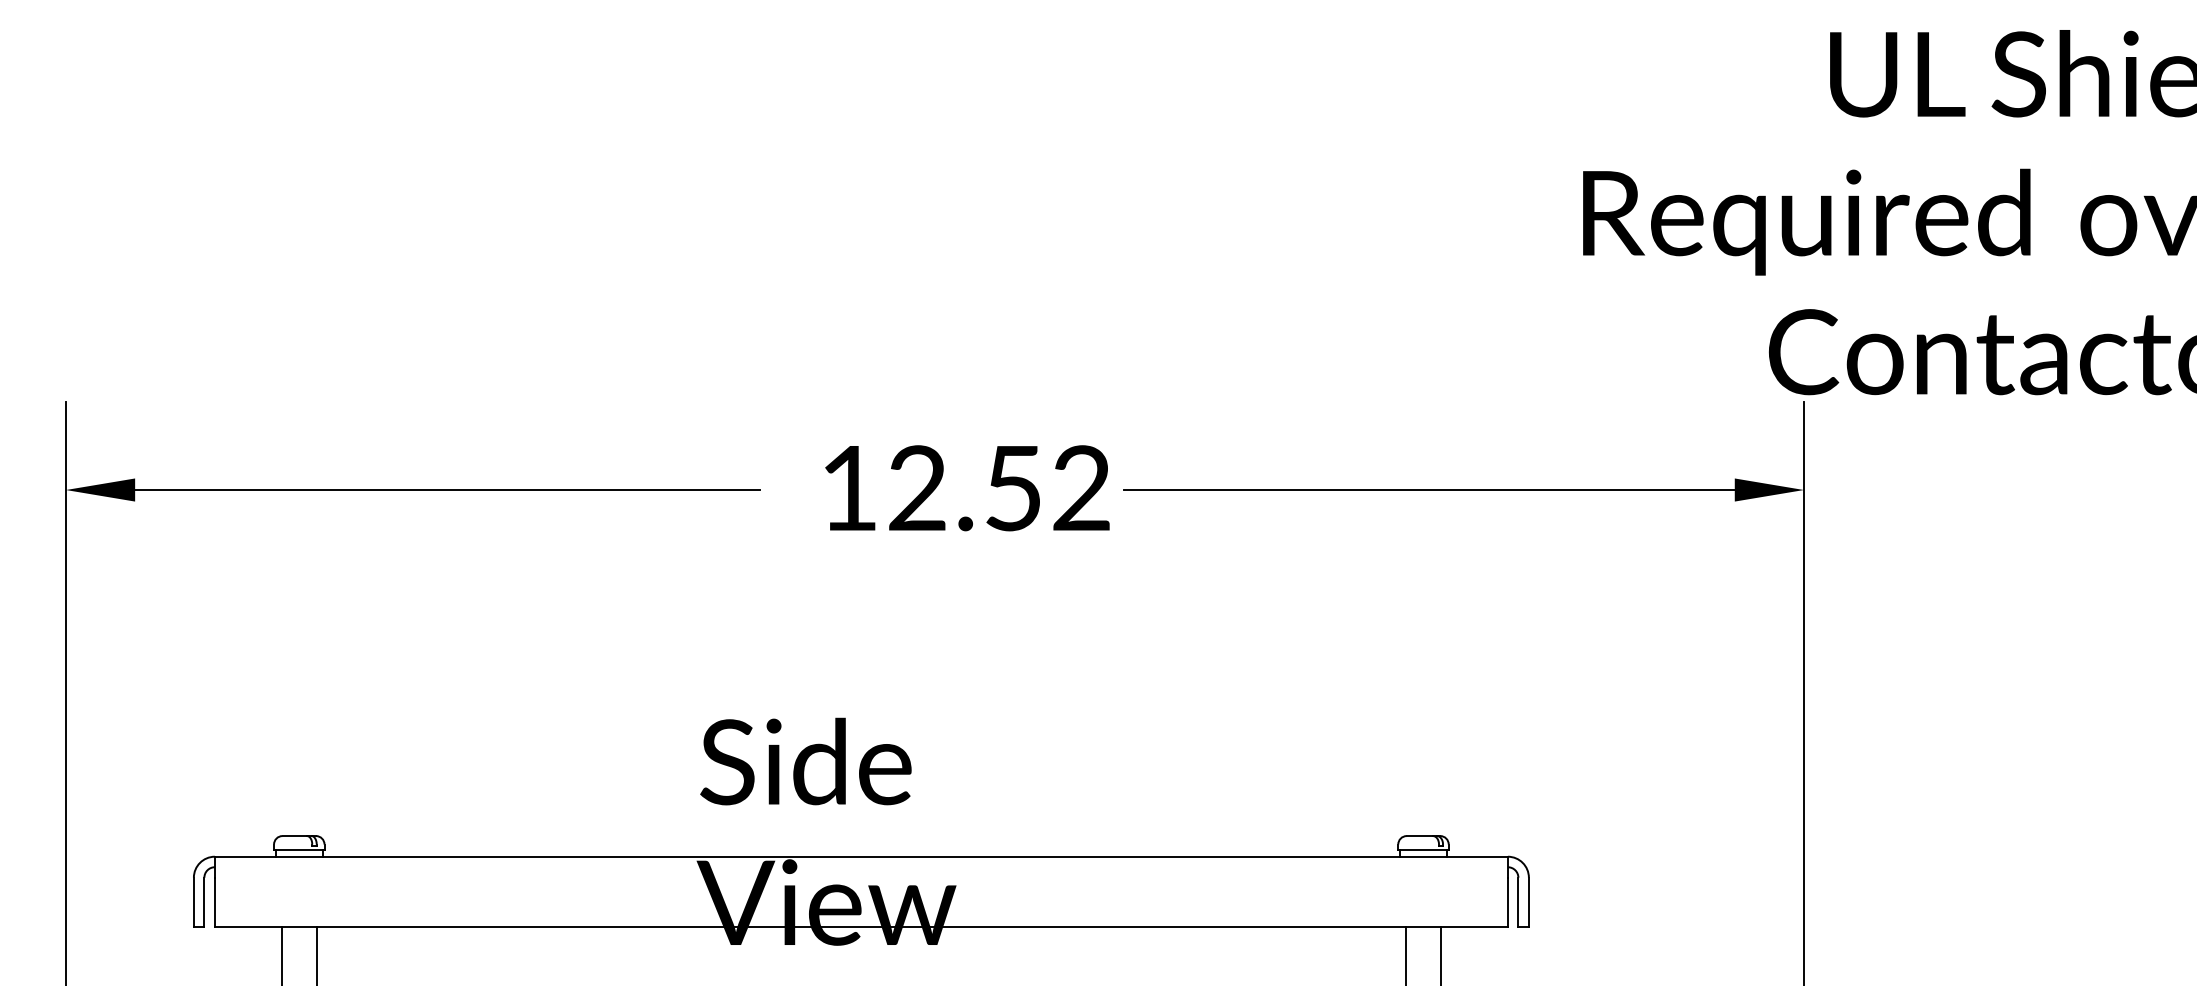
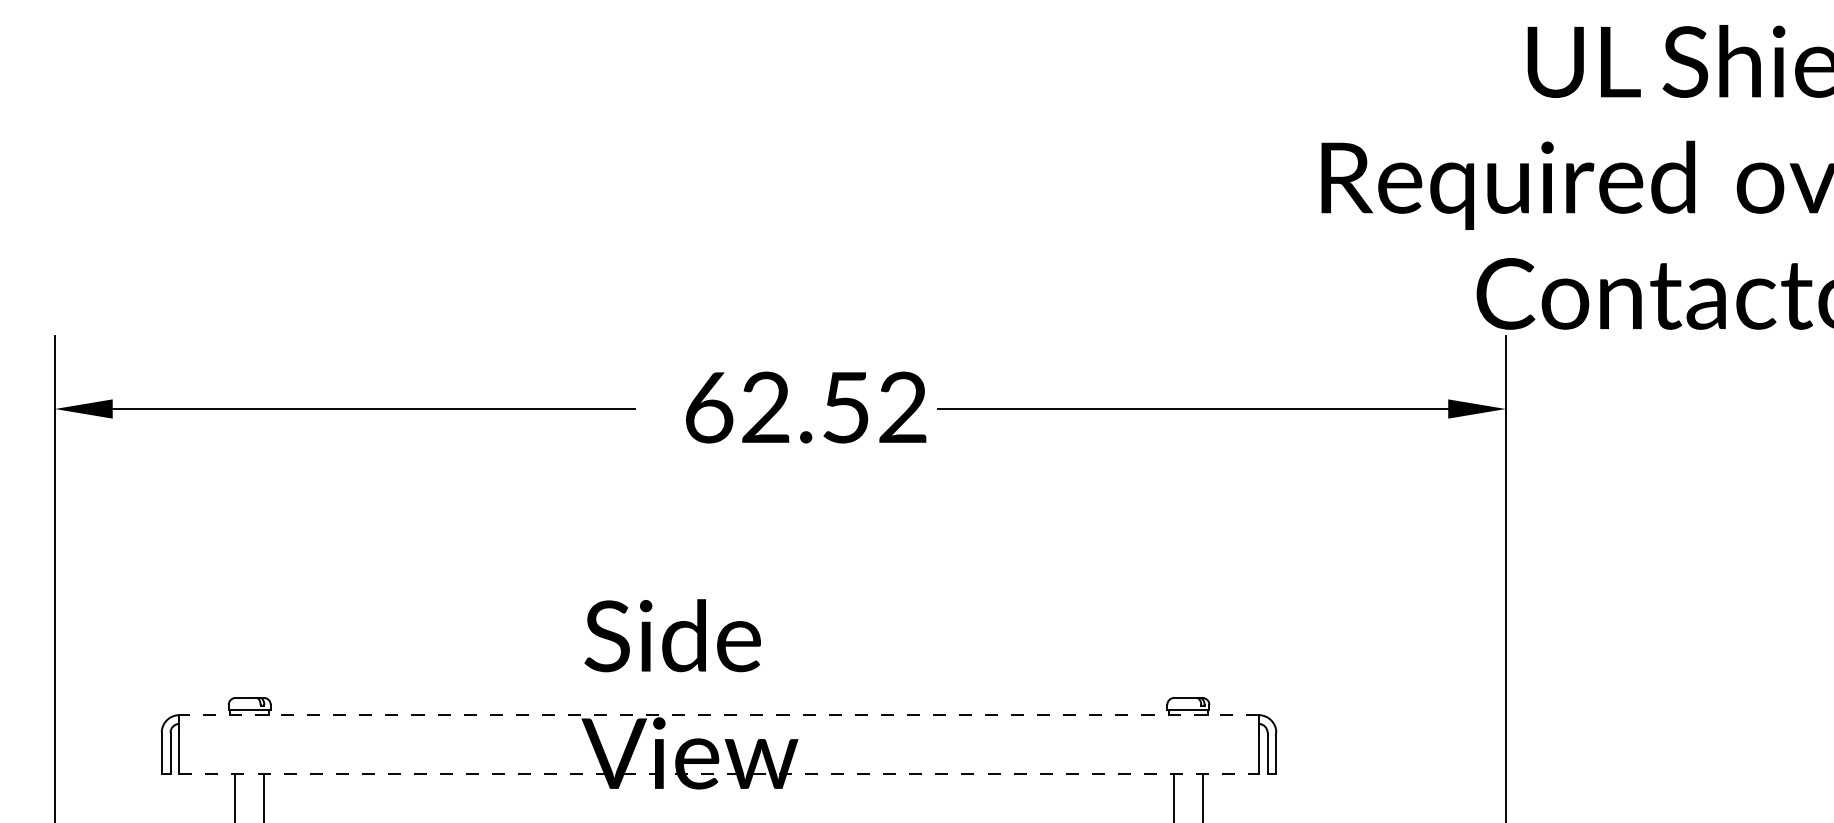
text: (849, 488) -> (709, 407), 12.52 -> 62.52
line: (861, 857) -> (719, 715), solid -> dashed
line: (861, 926) -> (719, 773), solid -> dashed

